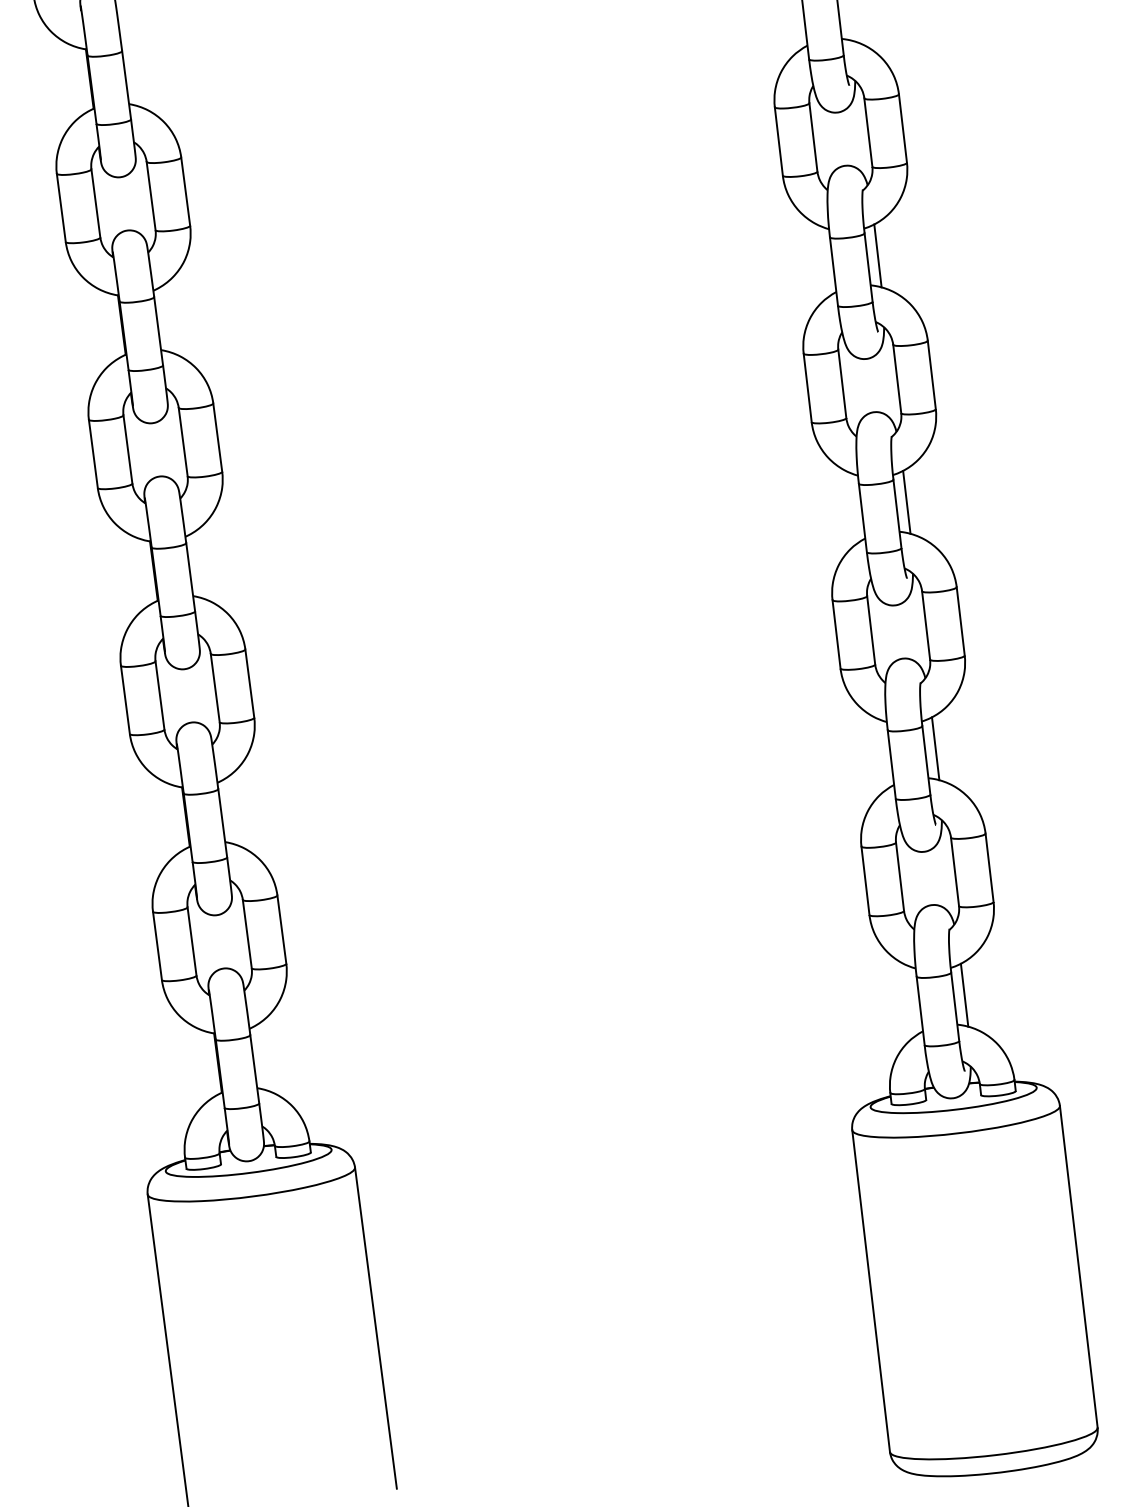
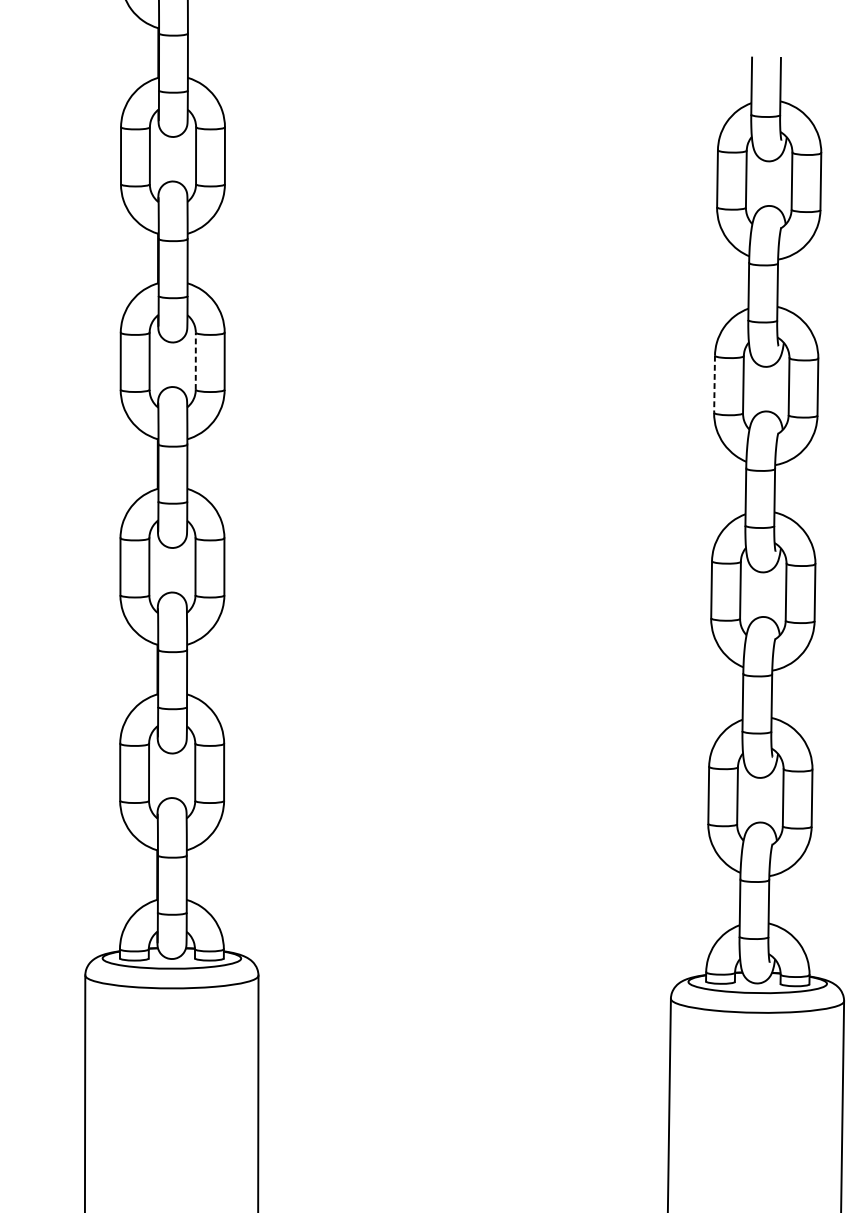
line: (877, 255) -> (786, 283), removed
line: (807, 388) -> (714, 384), solid -> dashed
line: (183, 441) -> (196, 360), solid -> dashed
line: (906, 501) -> (783, 488), removed
line: (935, 748) -> (780, 694), removed
line: (964, 994) -> (777, 899), removed

